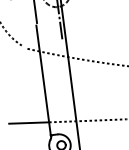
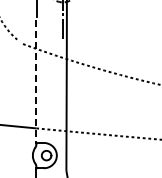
line: (43, 80) -> (36, 81), solid -> dashed

